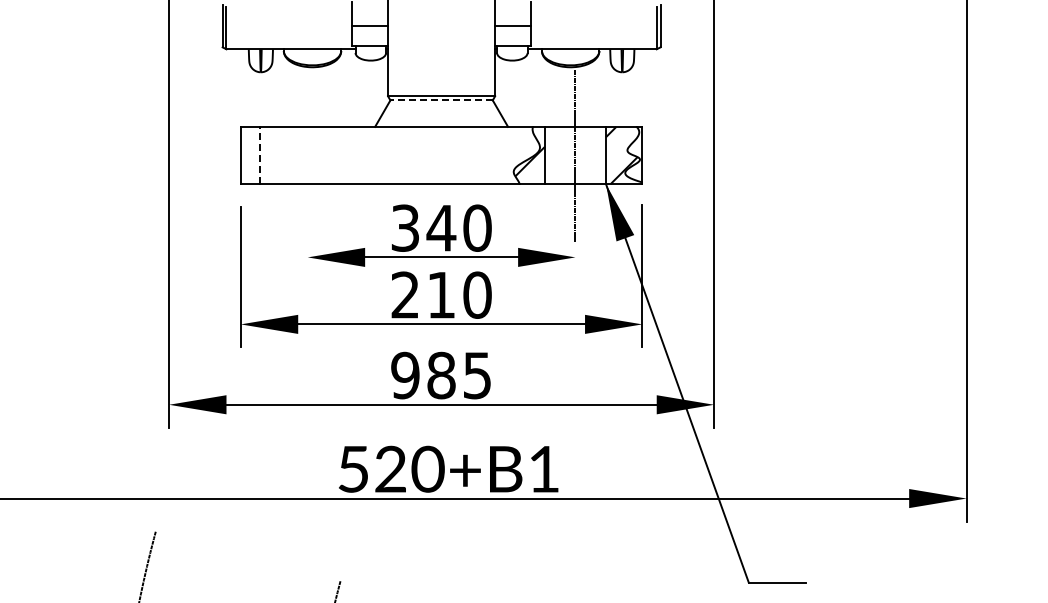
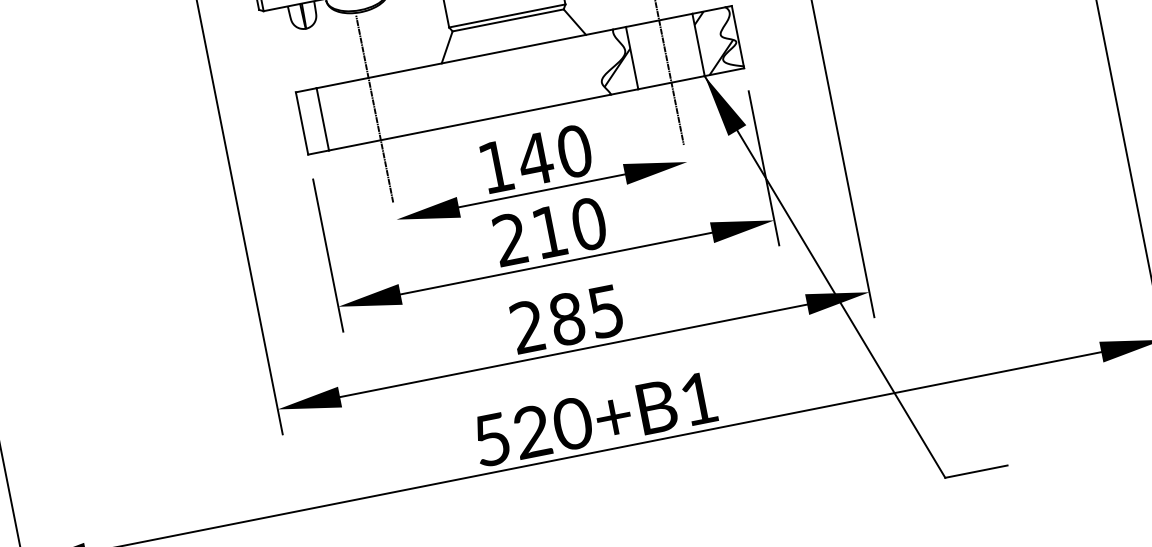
line: (441, 100) -> (508, 20), dashed -> solid
line: (259, 155) -> (322, 119), dashed -> solid
line: (307, 155) -> (374, 109), added
text: (404, 227) -> (495, 166), 340 -> 140
text: (405, 375) -> (528, 326), 985 -> 285

